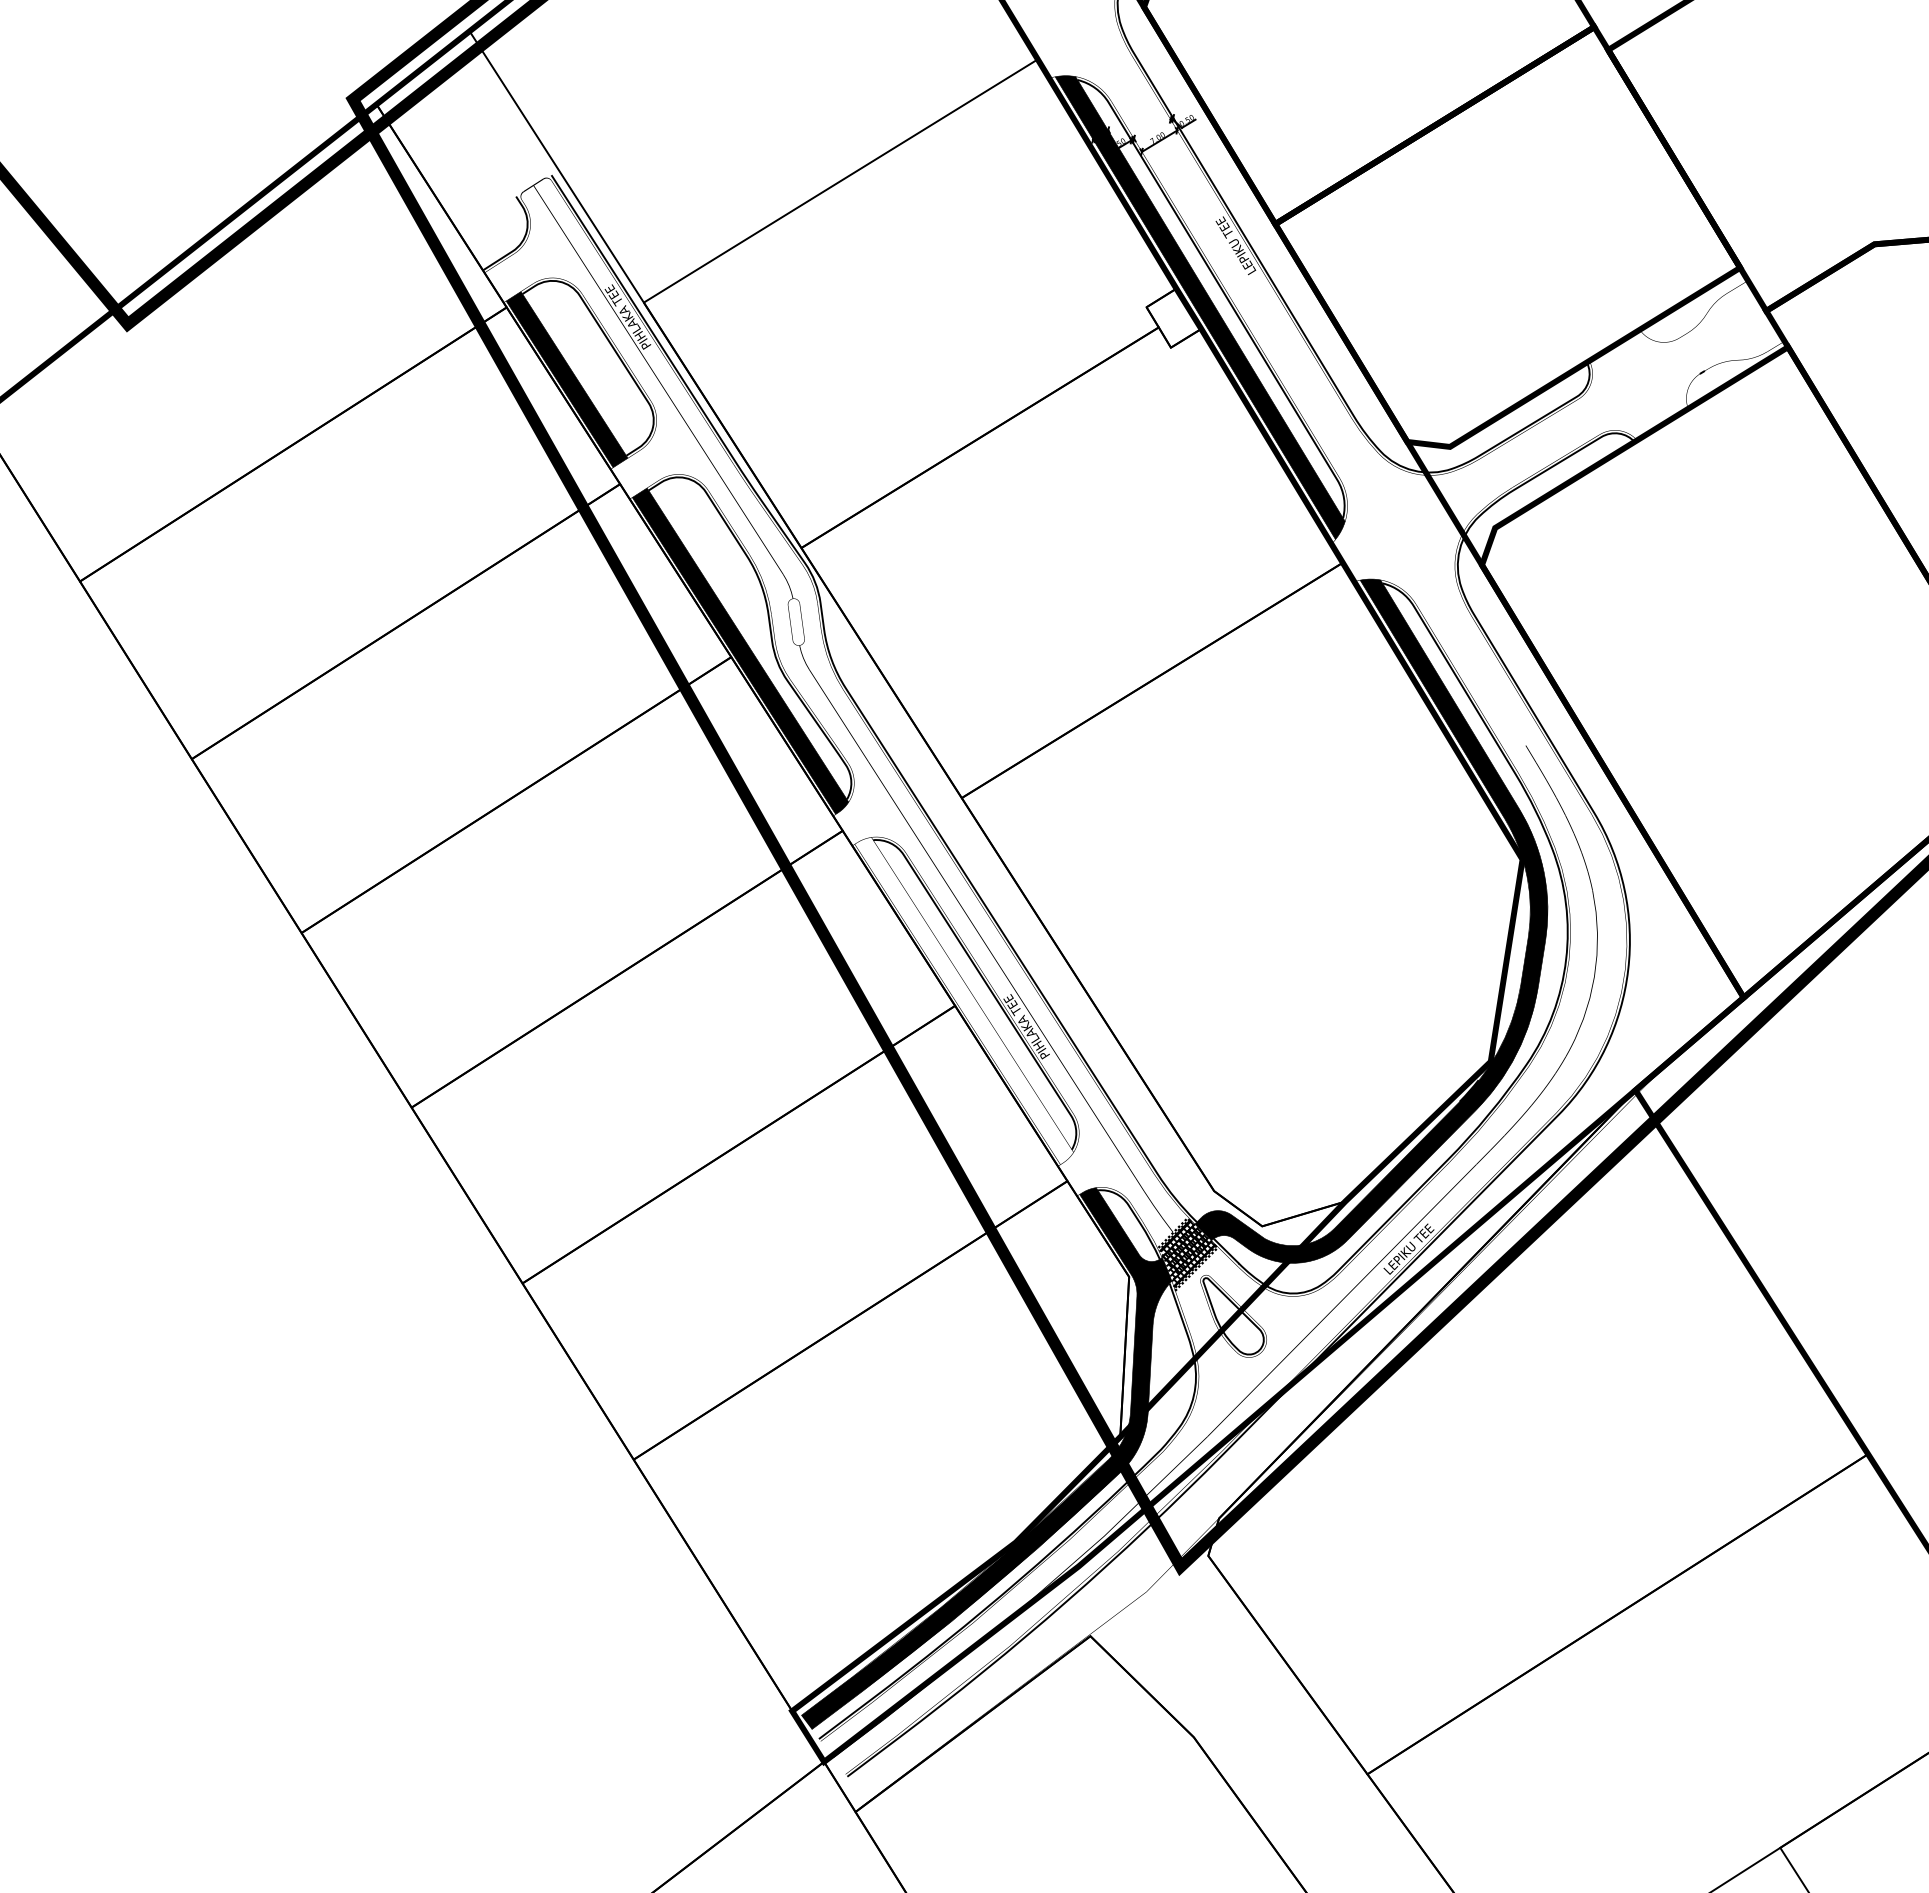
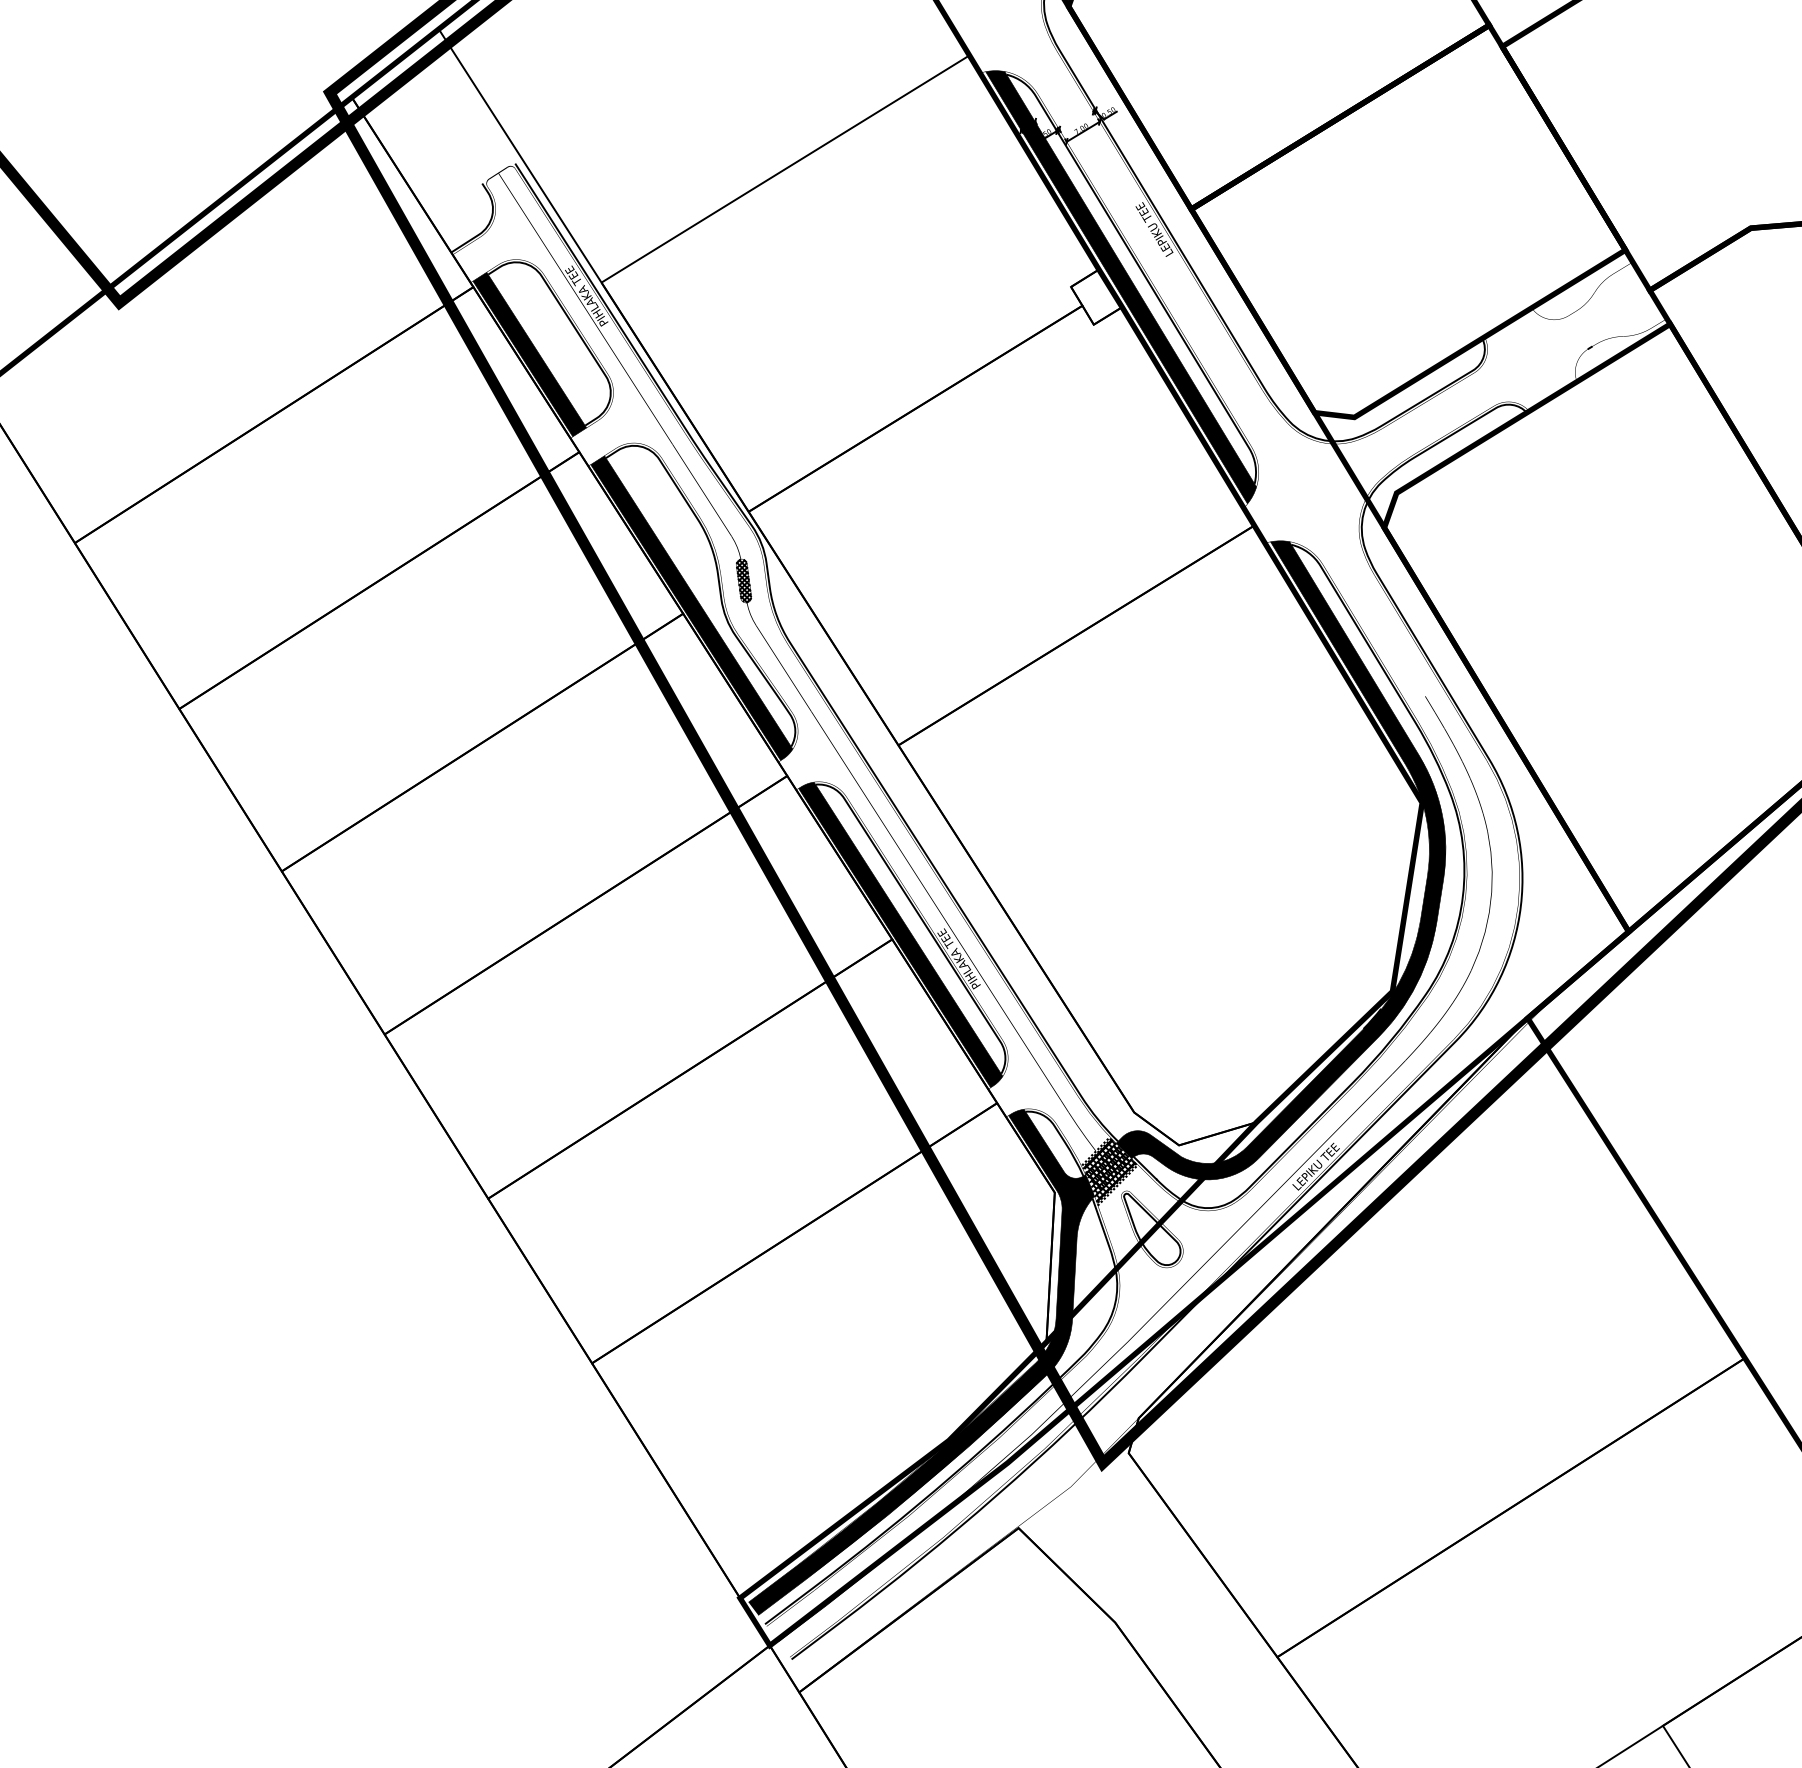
hatch: (796, 621) -> (744, 580), added
fill: (963, 1000) -> (900, 934), added

